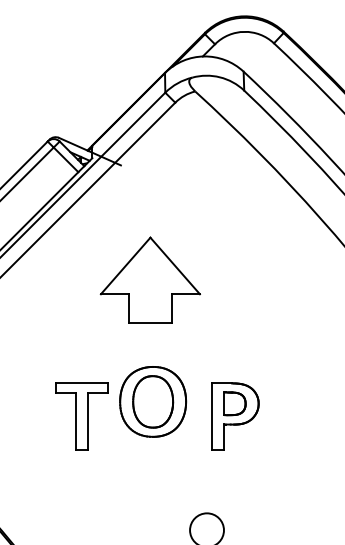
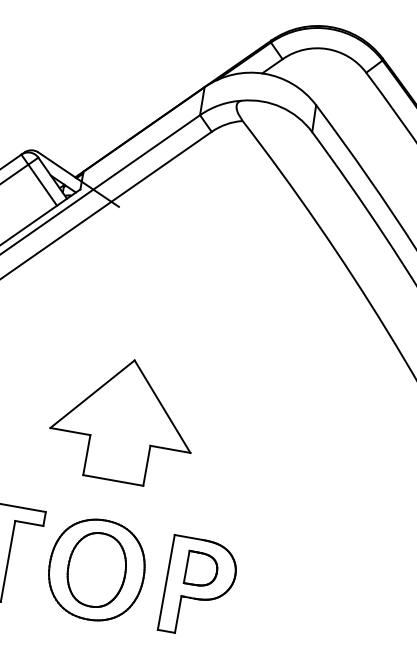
part: (149, 279) -> (122, 419), moved
part: (153, 401) -> (97, 569), moved
part: (235, 416) -> (199, 587), moved

